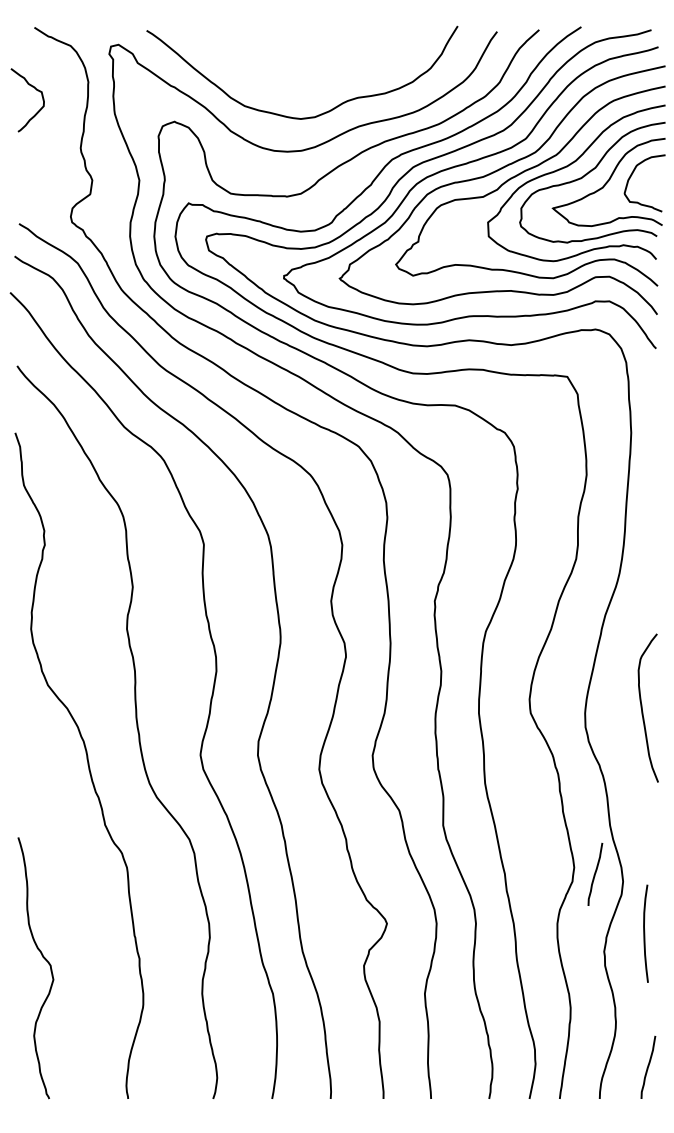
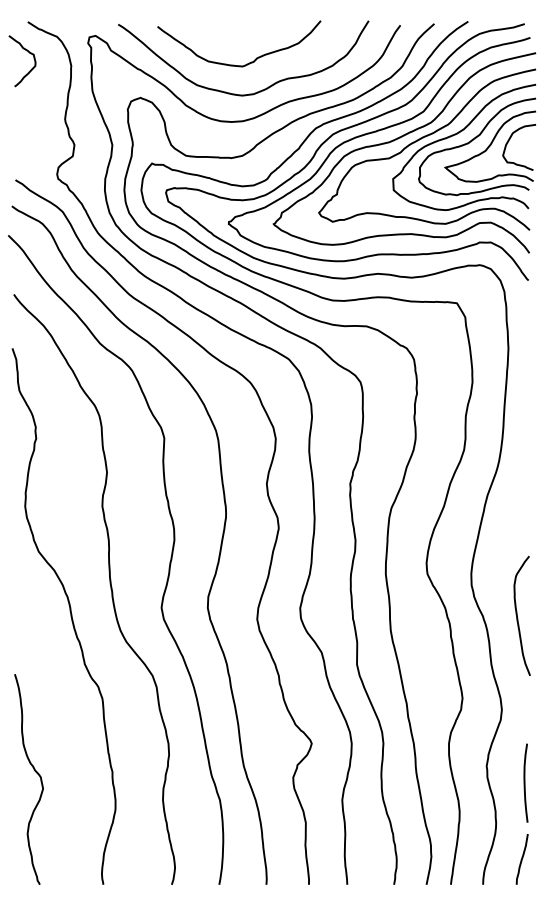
curve: (308, 78) -> (248, 63), added
curve: (36, 90) -> (29, 53), moved
curve: (642, 707) -> (517, 615), moved
curve: (595, 873) -> (479, 703), removed
curve: (645, 933) -> (525, 782), moved

